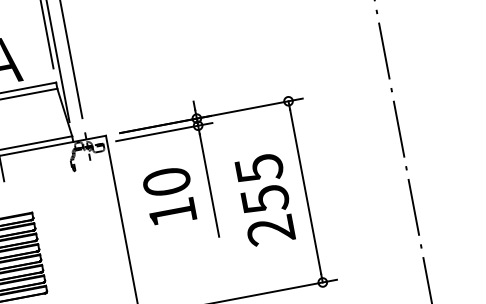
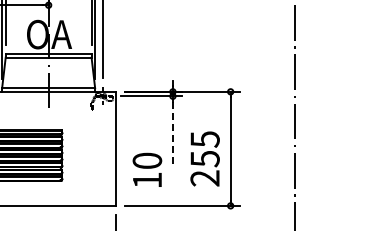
line: (208, 186) -> (172, 134), solid -> dashed
text: (169, 195) -> (147, 169), moved
text: (263, 199) -> (204, 158), moved

